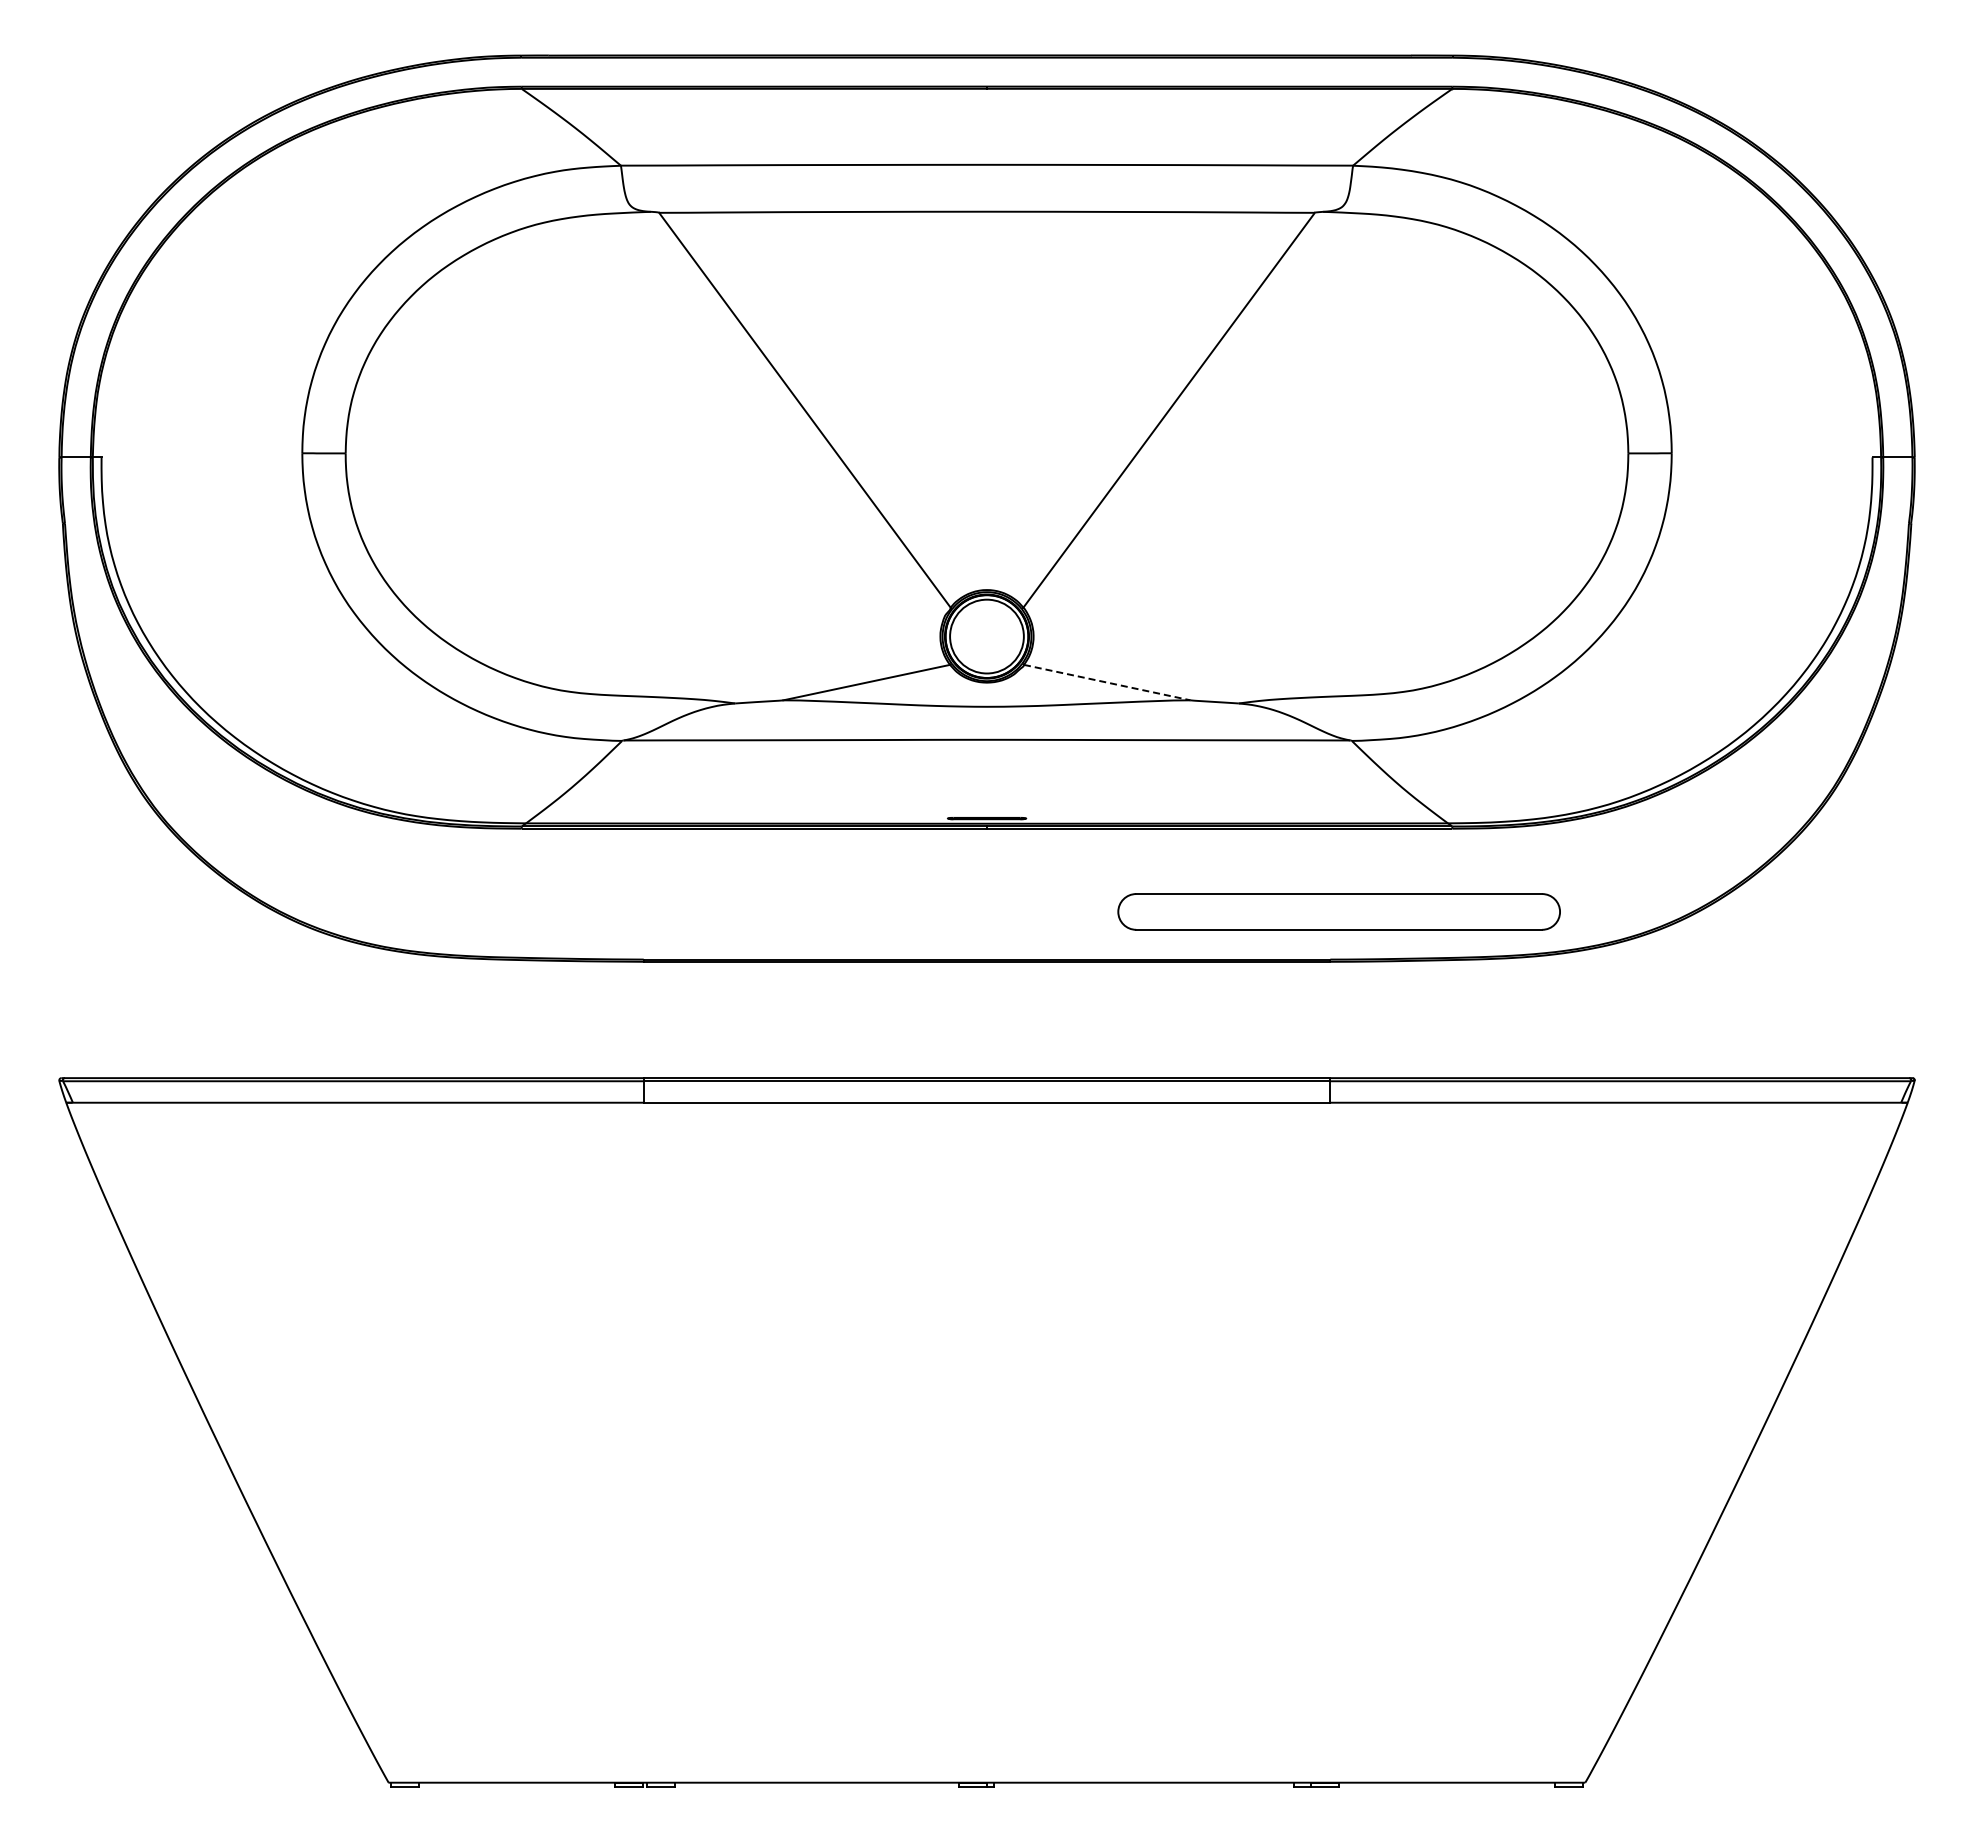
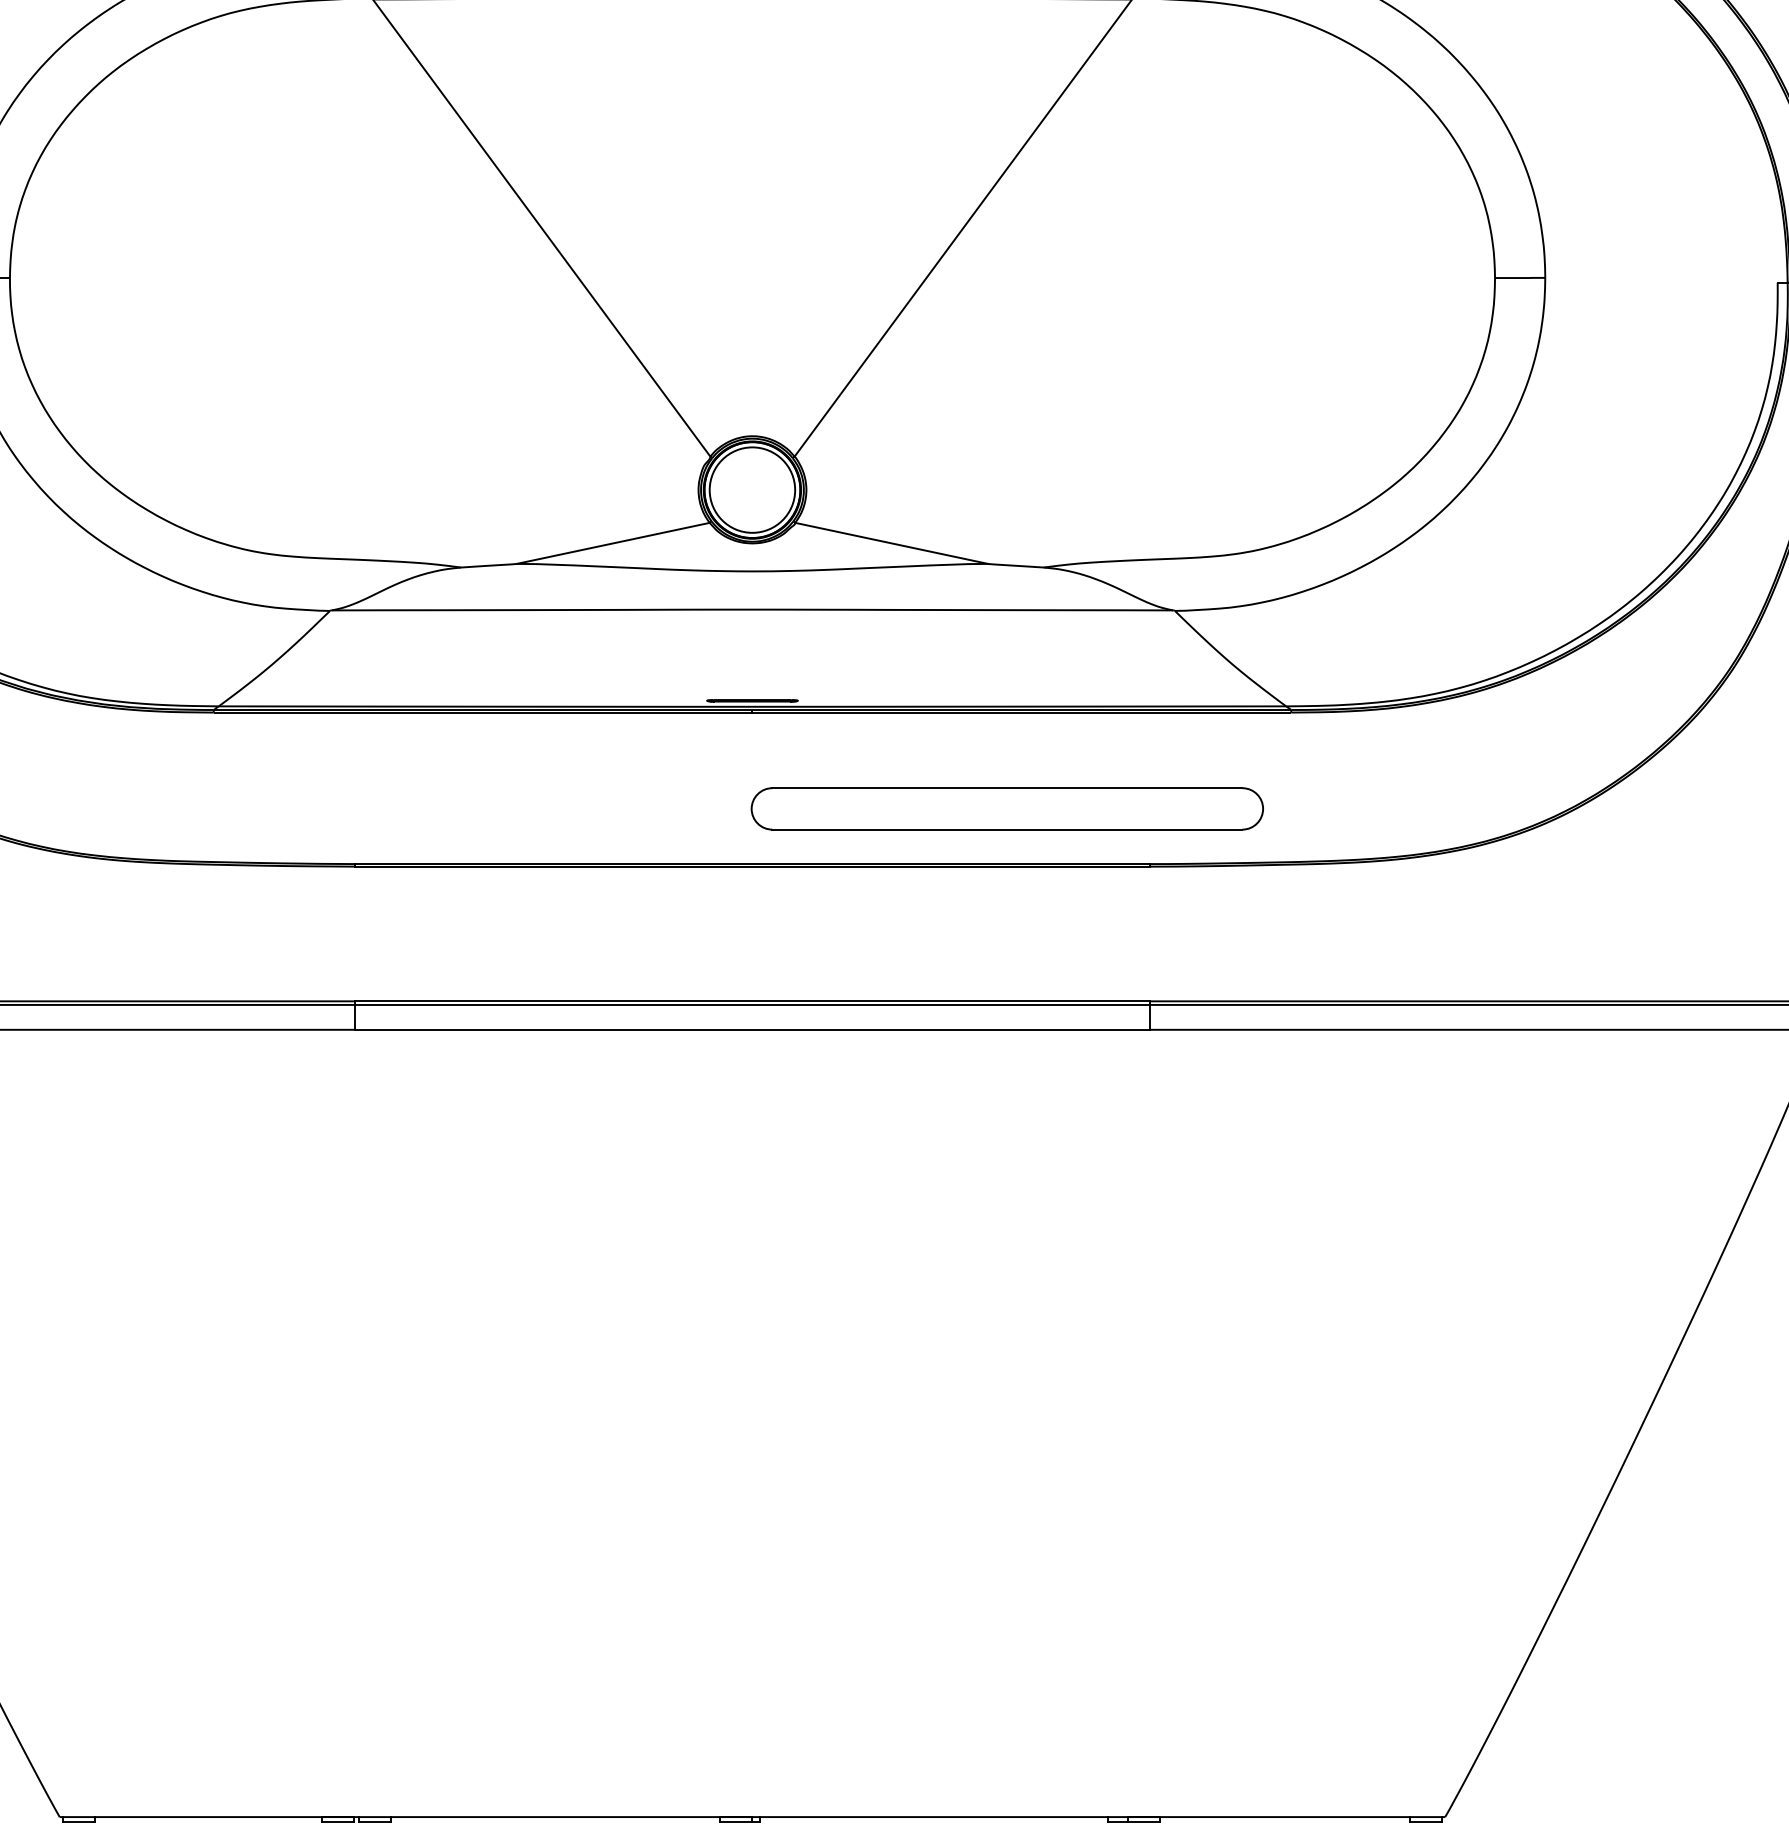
line: (1107, 682) -> (891, 543), dashed -> solid
part: (1338, 911) -> (1006, 808), moved

